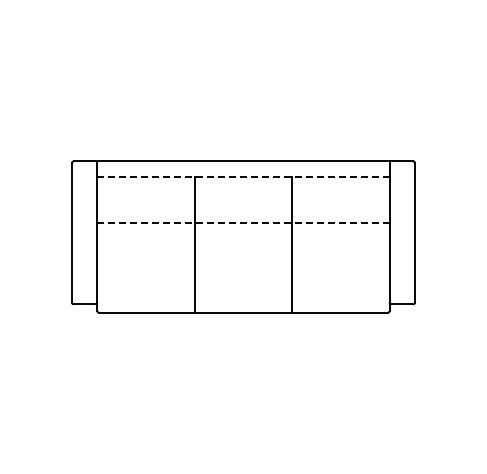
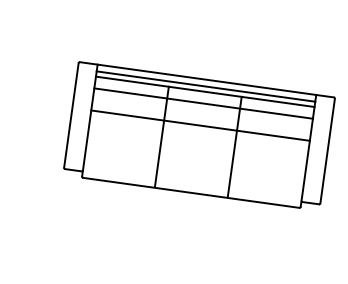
line: (243, 170) -> (205, 86), added
line: (243, 177) -> (205, 91), dashed -> solid
line: (243, 193) -> (203, 103), added
line: (243, 222) -> (200, 125), dashed -> solid

